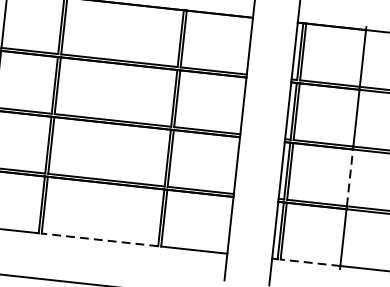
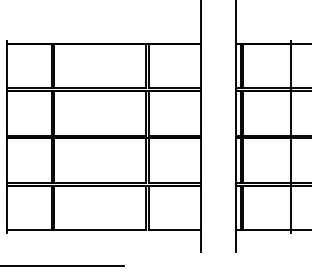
line: (349, 177) -> (290, 160), dashed -> solid
line: (99, 239) -> (99, 230), dashed -> solid
line: (310, 262) -> (266, 230), dashed -> solid

